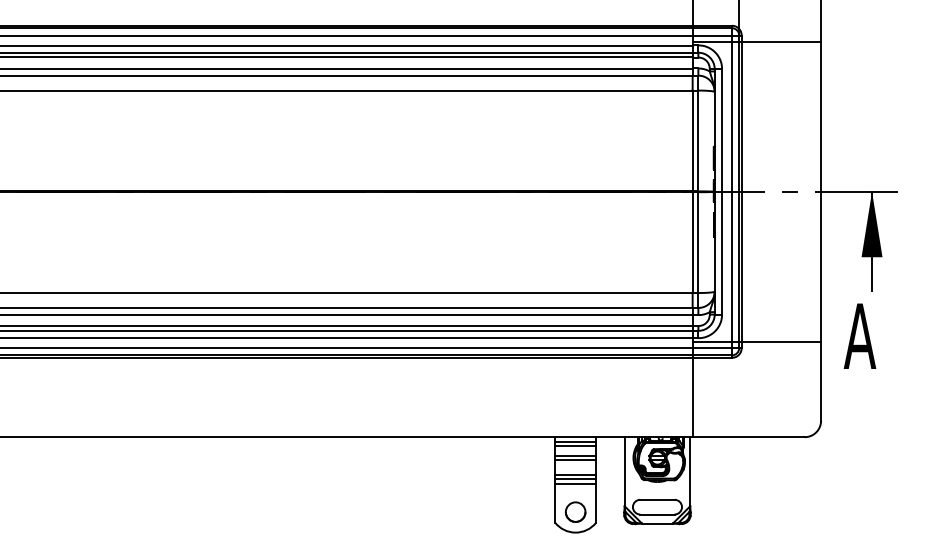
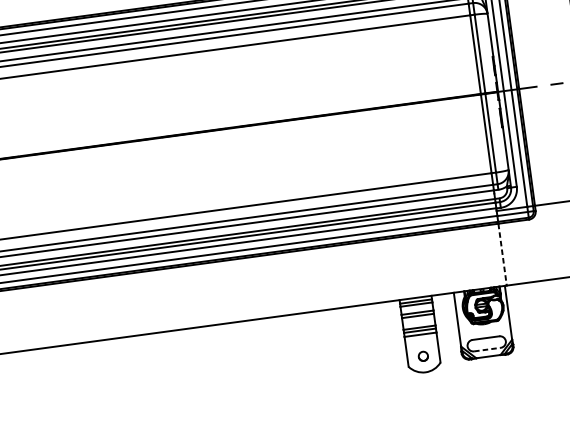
line: (692, 397) -> (502, 254), solid -> dashed
part: (575, 511) -> (423, 355), size x0.6
line: (657, 514) -> (487, 349), solid -> dashed

